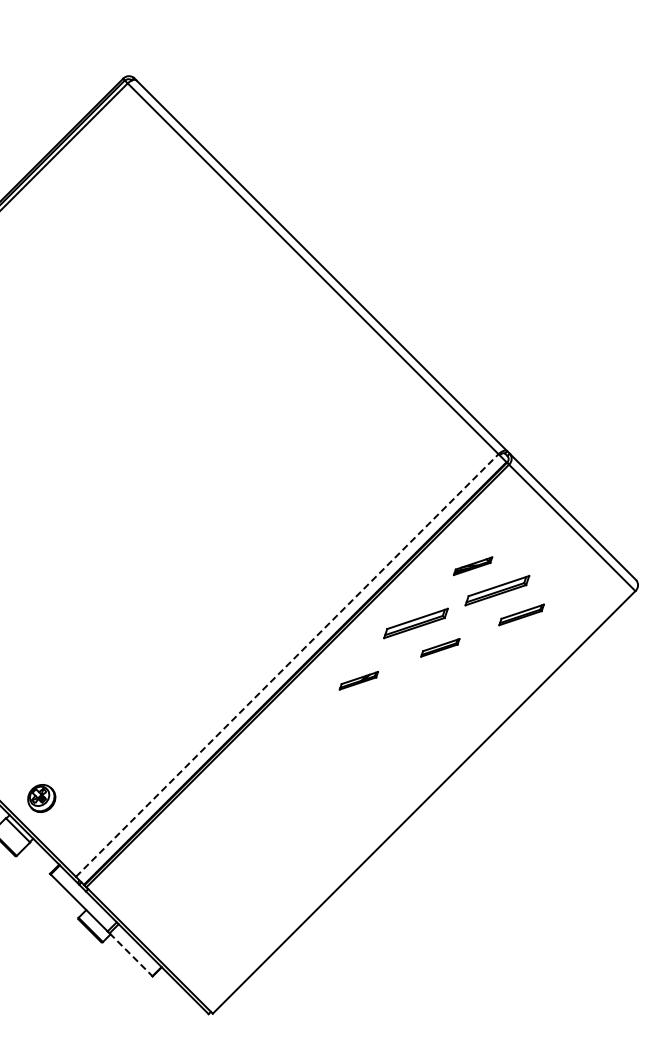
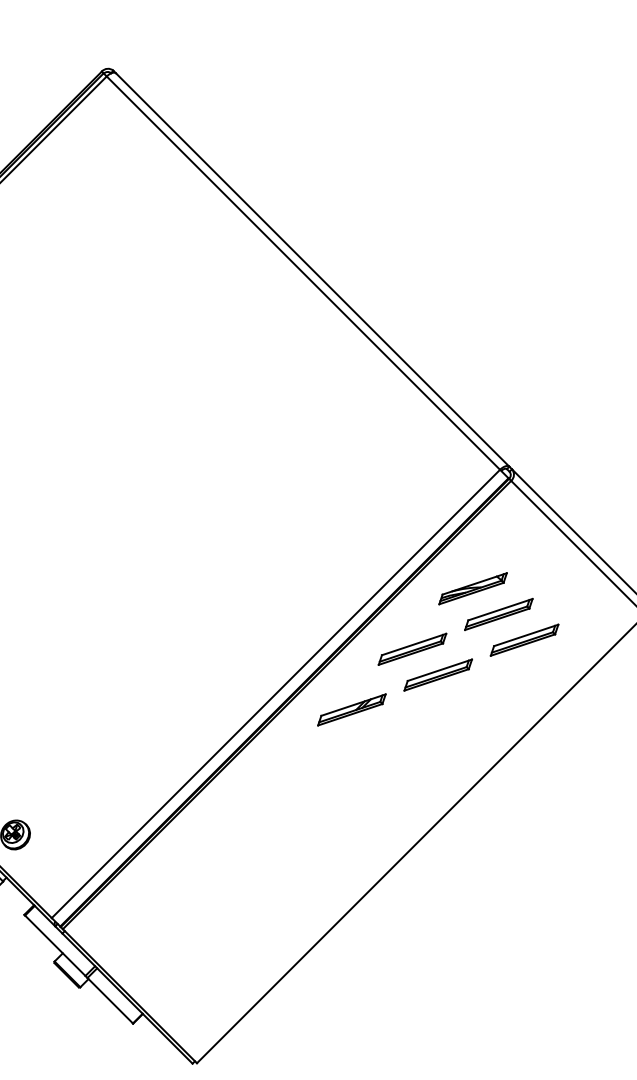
part: (472, 565) -> (472, 587), size x1.67
part: (521, 614) -> (524, 639), size x1.43
part: (440, 647) -> (438, 674), size x1.67
line: (287, 665) -> (276, 693), dashed -> solid
part: (358, 680) -> (351, 709), size x1.67
line: (131, 955) -> (110, 1001), dashed -> solid

